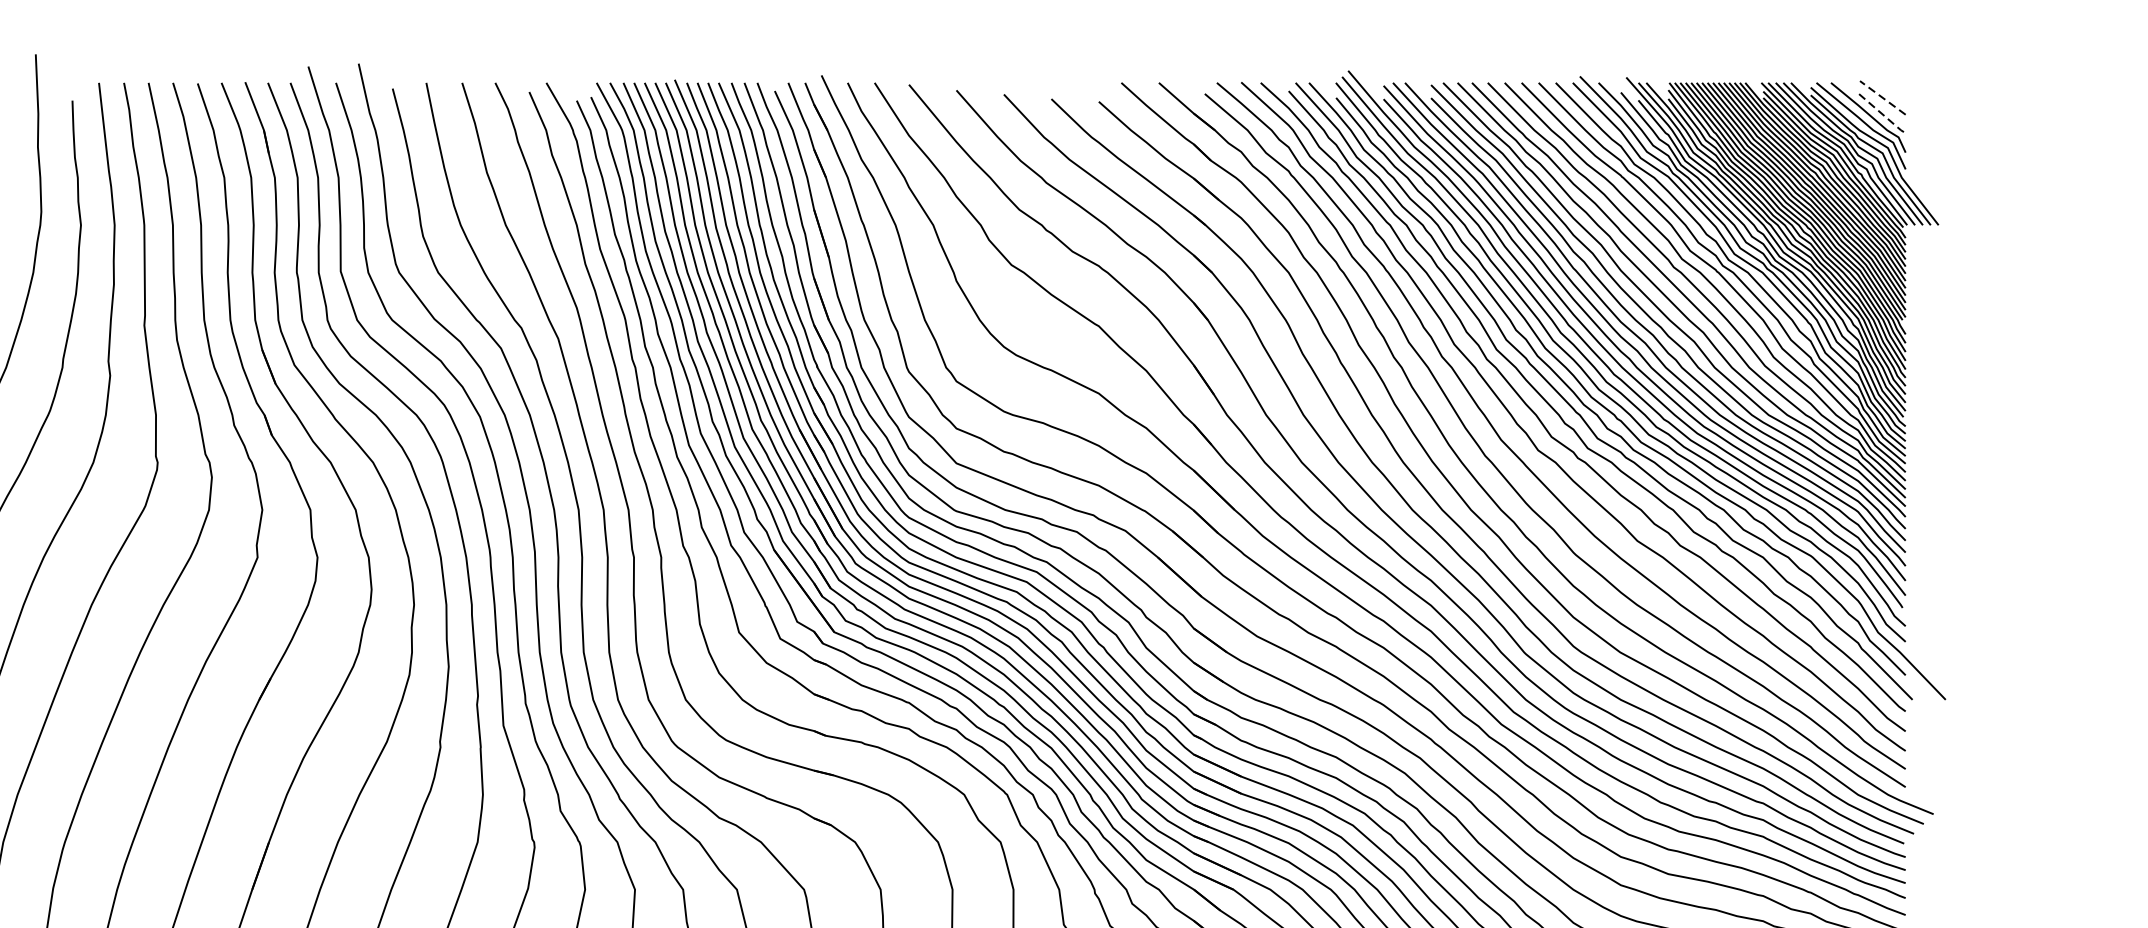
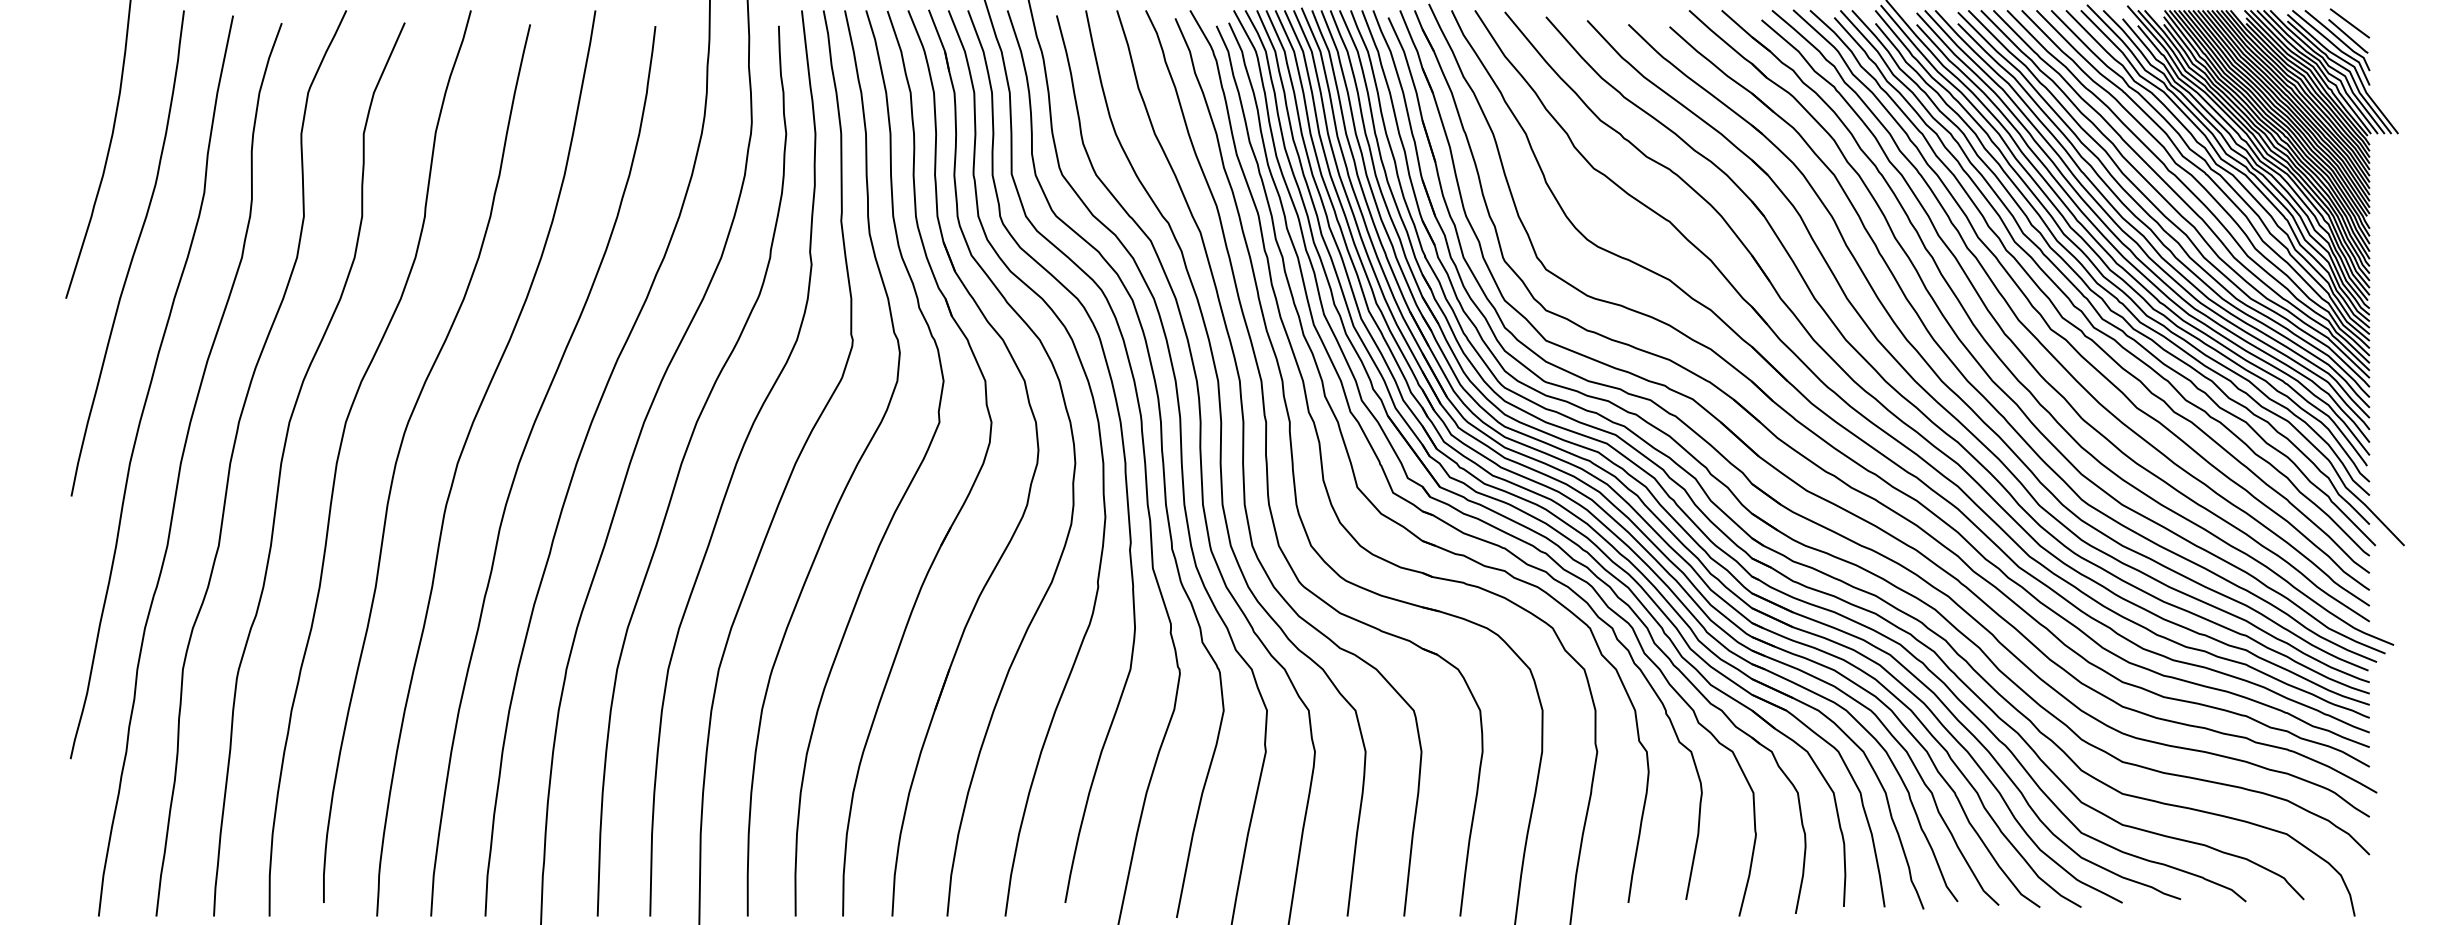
line: (1882, 97) -> (2349, 23), dashed -> solid
line: (1881, 112) -> (2348, 36), dashed -> solid

